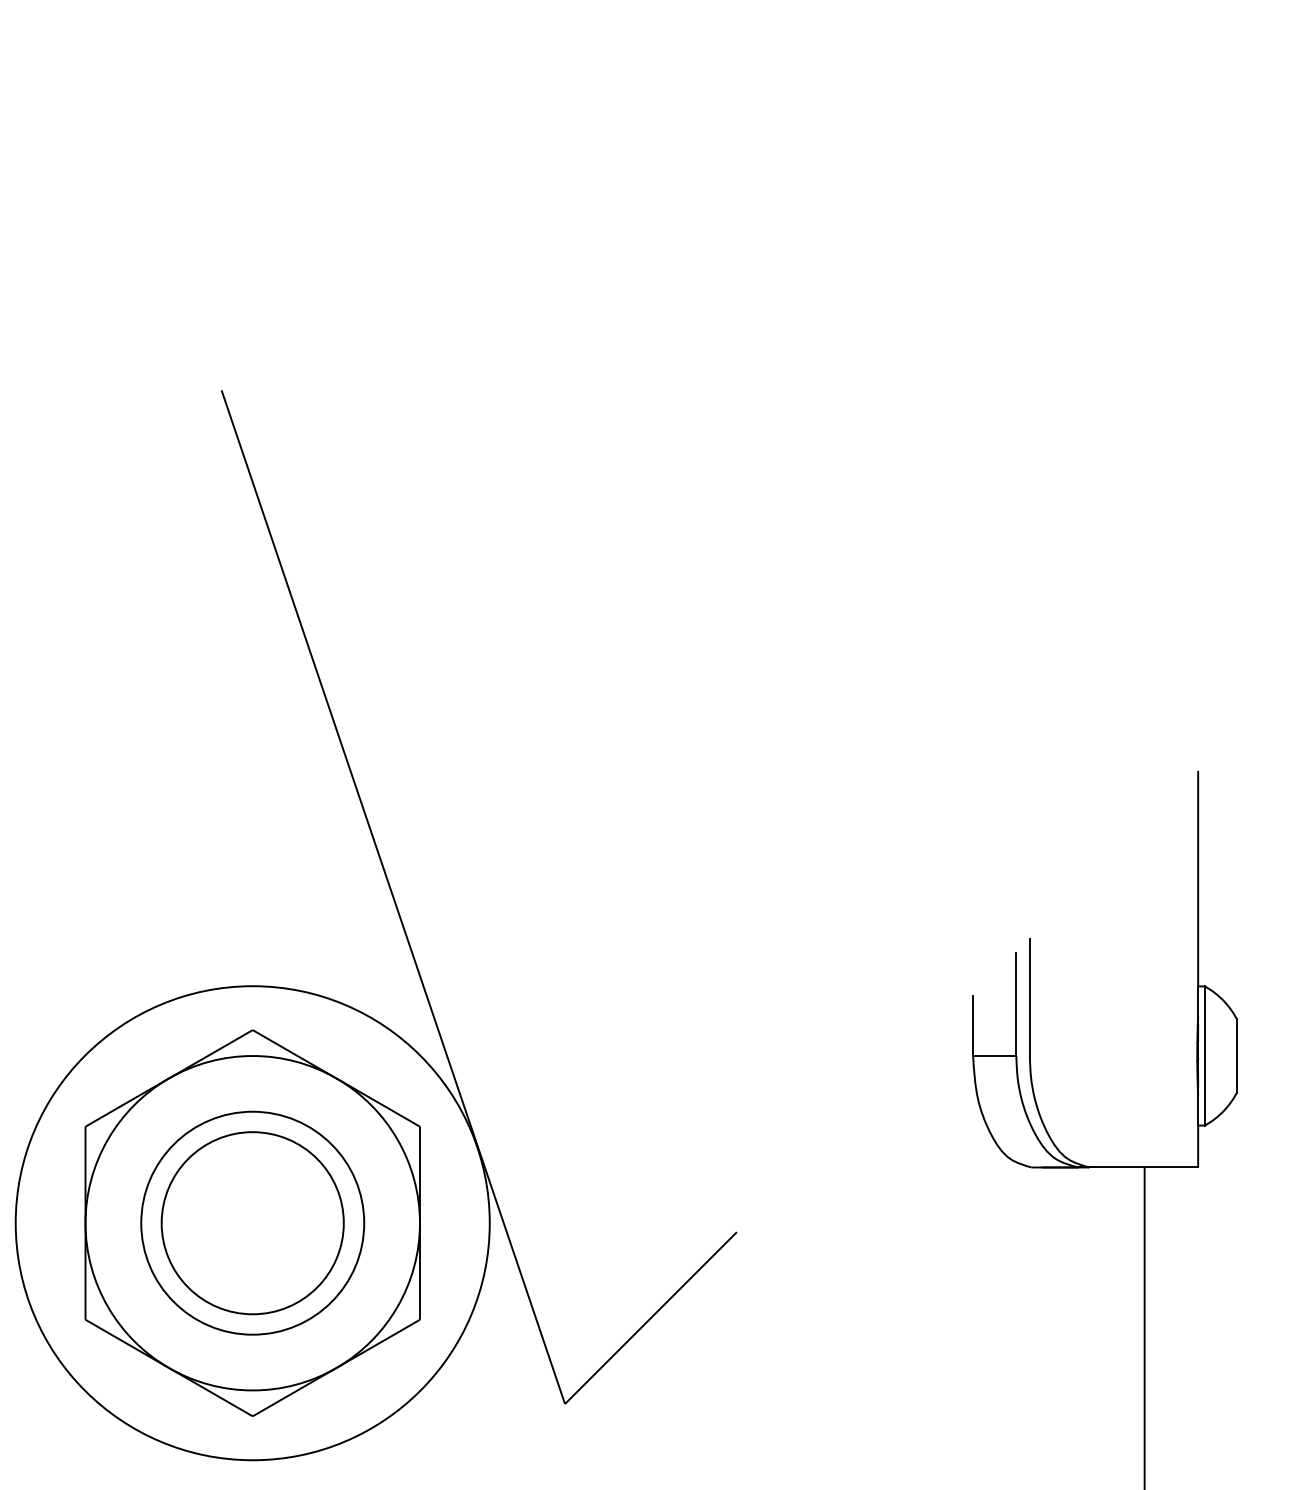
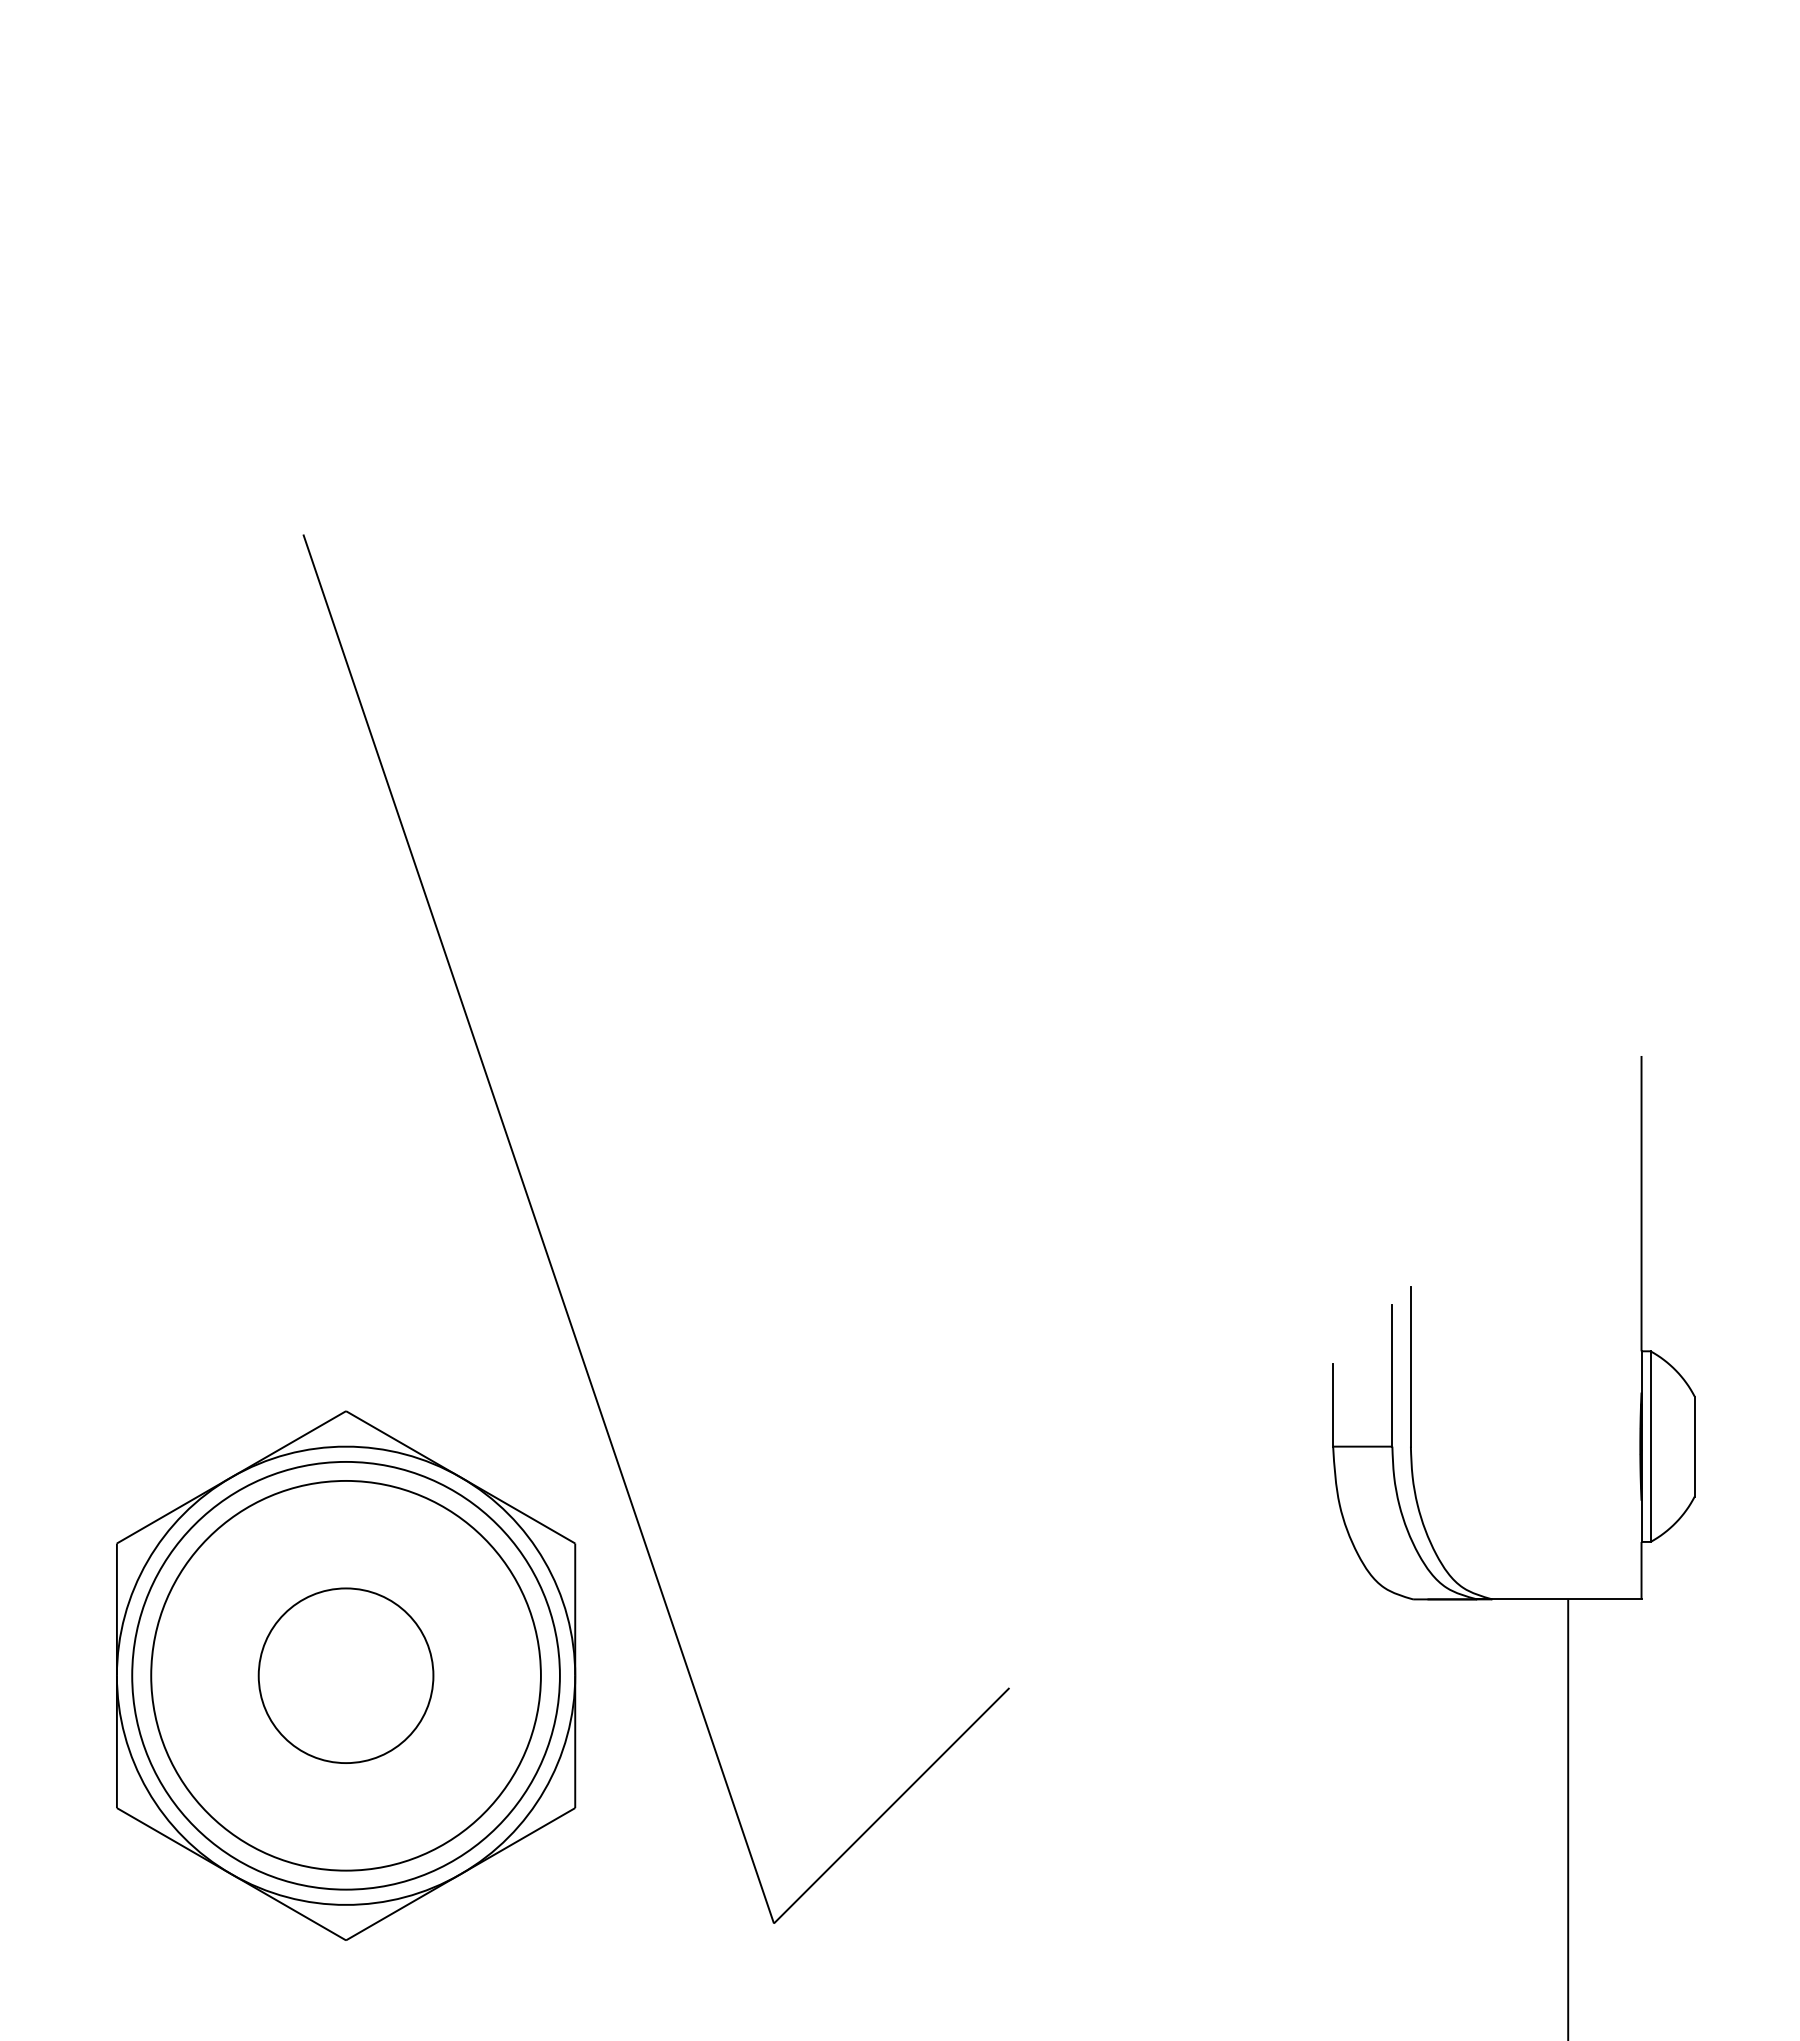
circle: (252, 1223) -> (345, 1675), size x0.6
circle: (252, 1223) -> (345, 1675), size x0.7
circle: (252, 1223) -> (345, 1675), size x1.4

